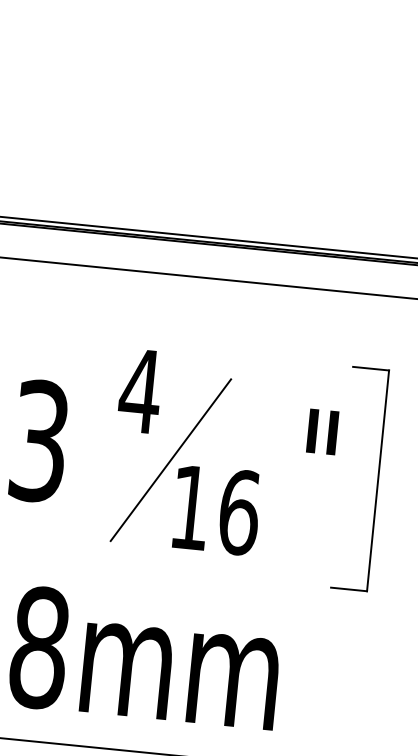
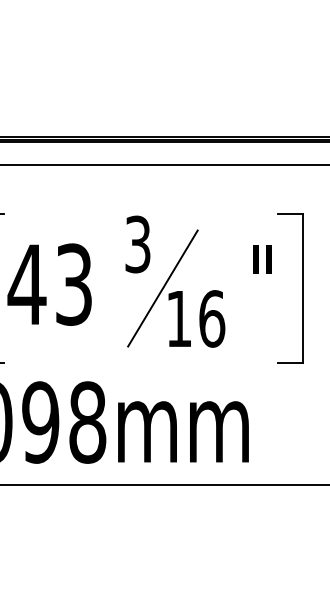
text: (139, 391) -> (137, 244), 4 -> 3

